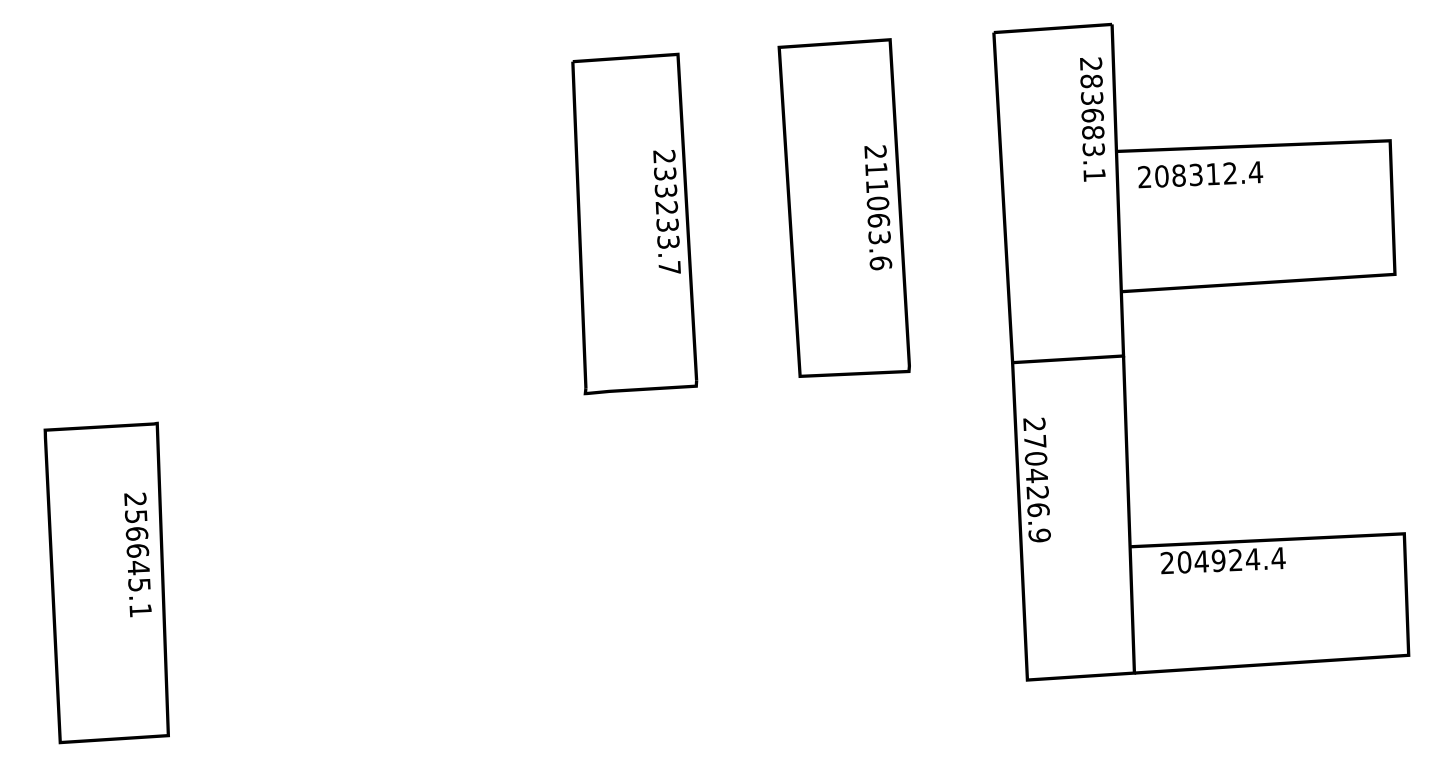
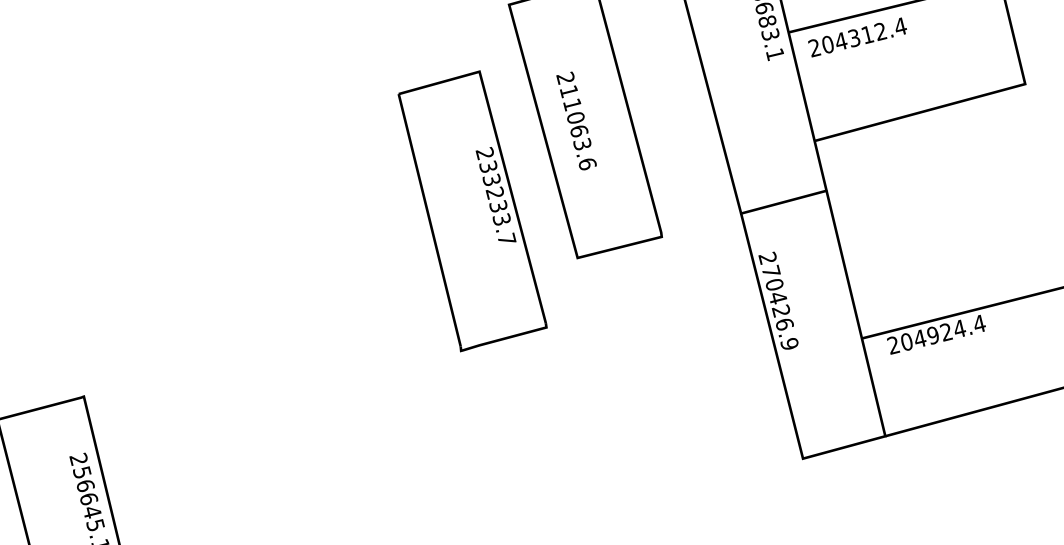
text: (1179, 175) -> (841, 41), 208312.4 -> 204312.4
text: (878, 207) -> (576, 121), moved
text: (634, 223) -> (472, 210), moved

